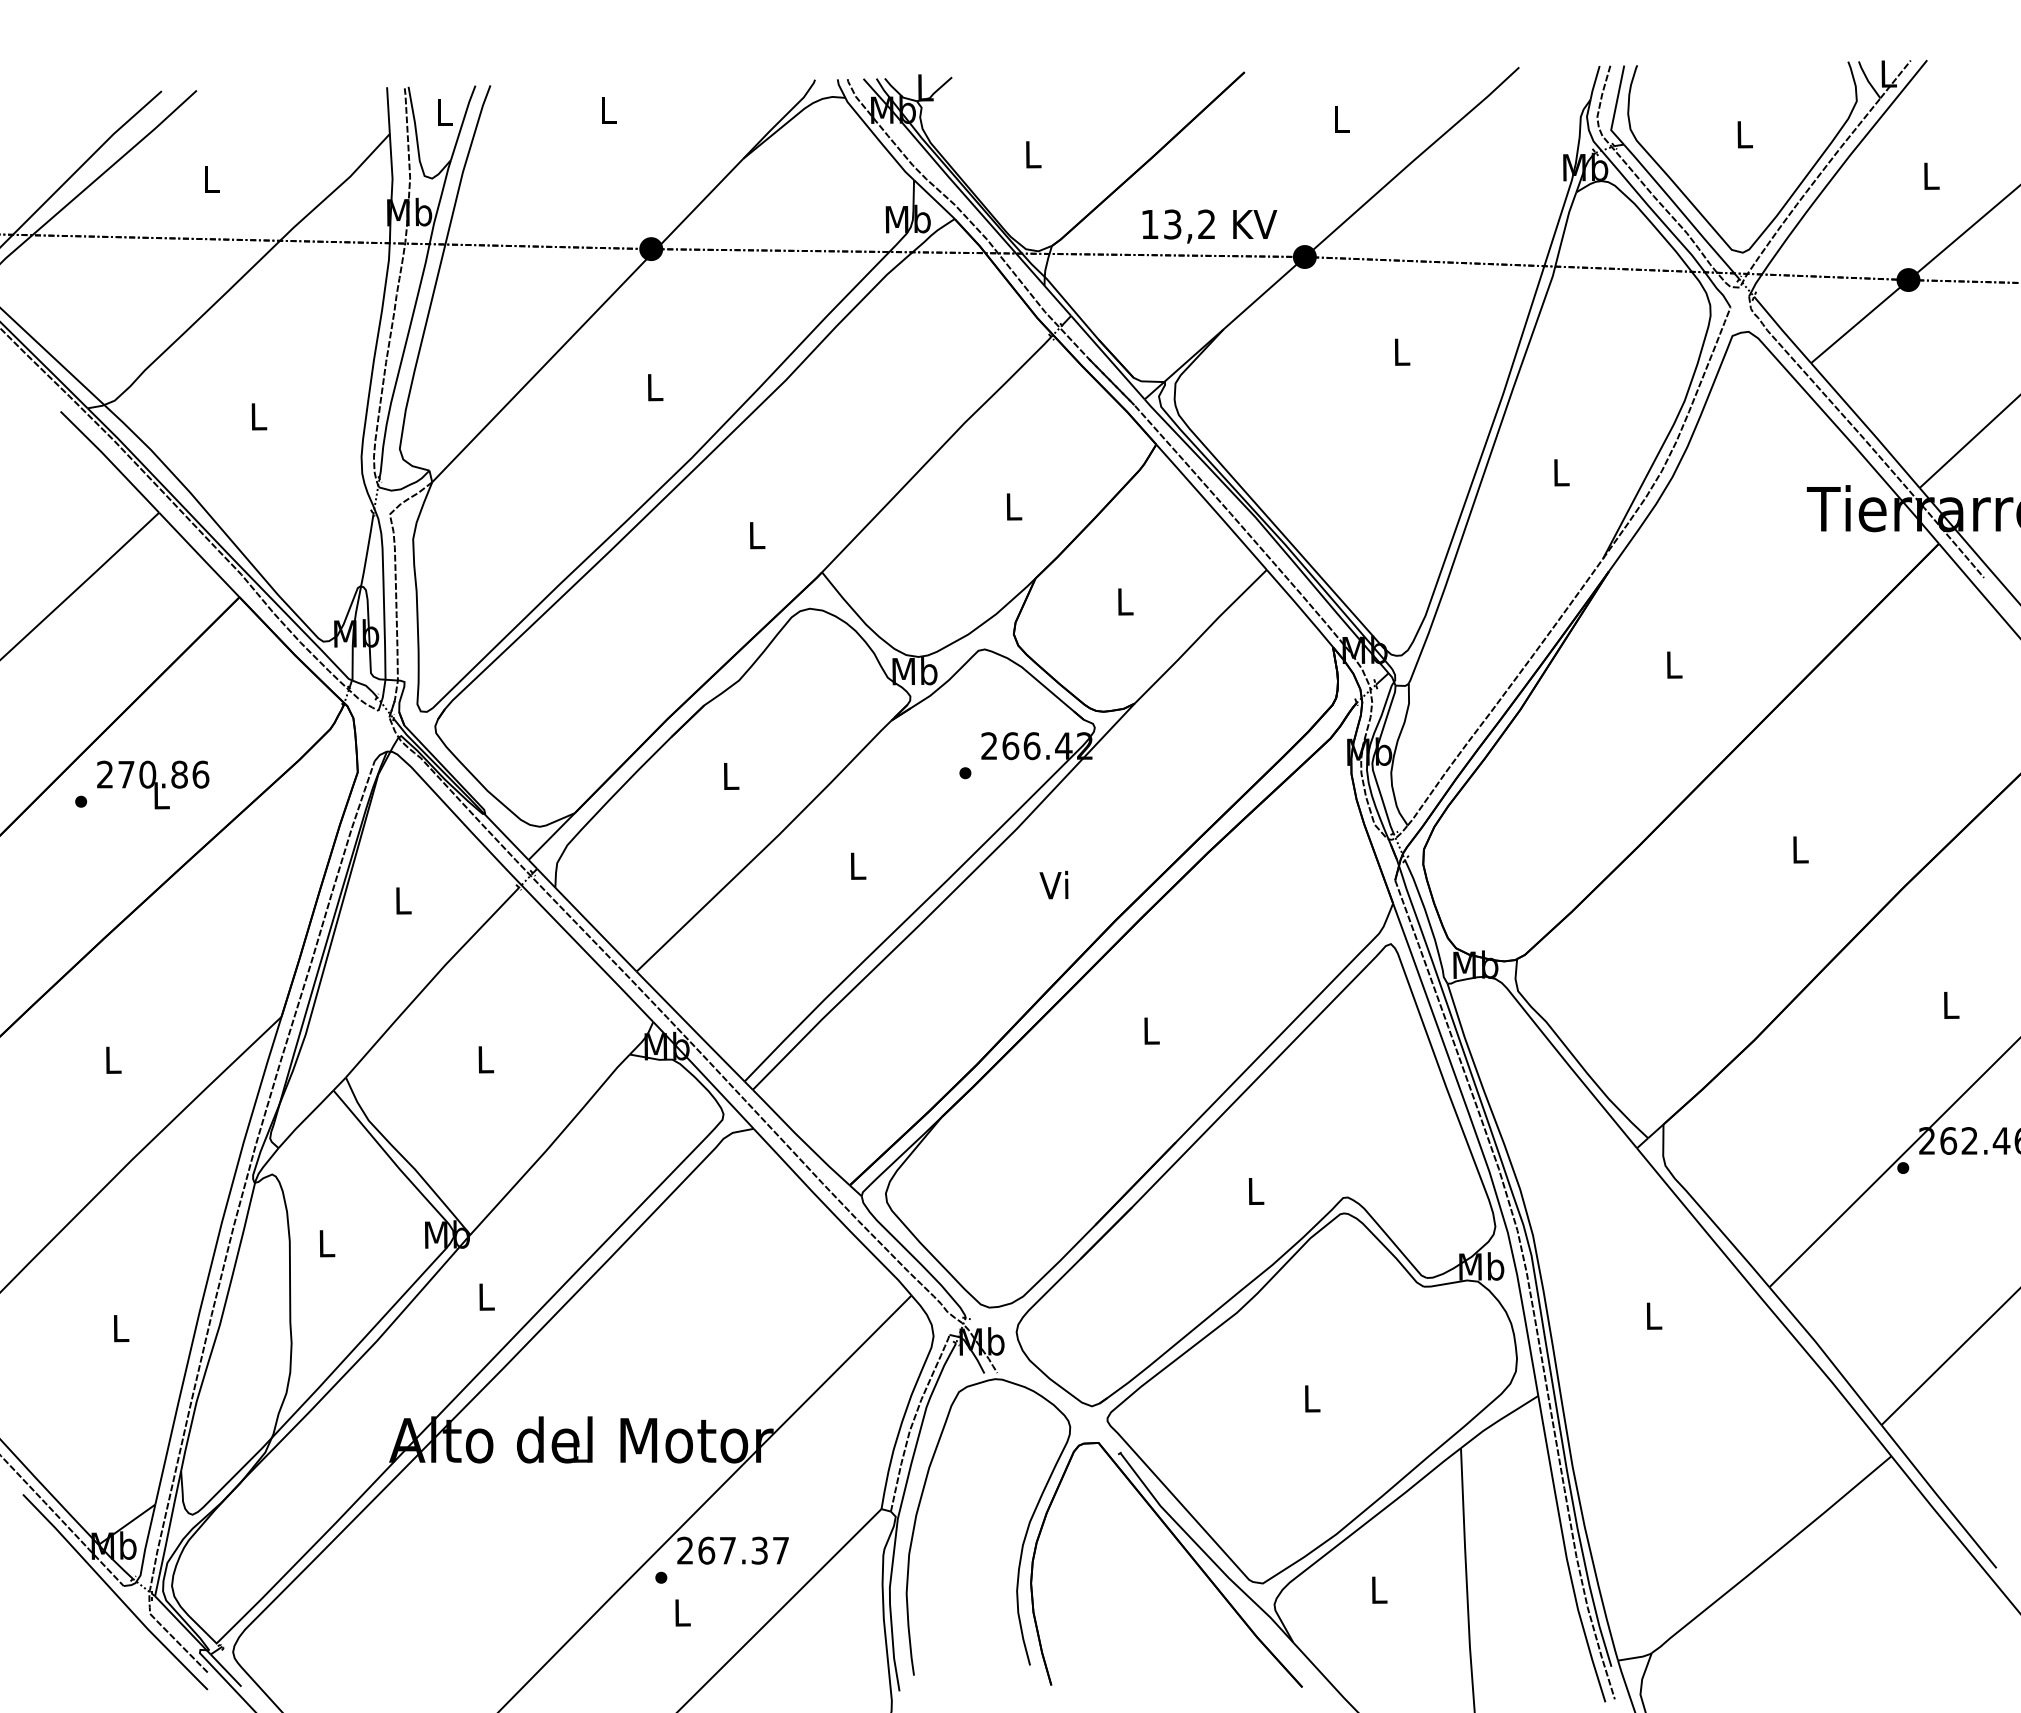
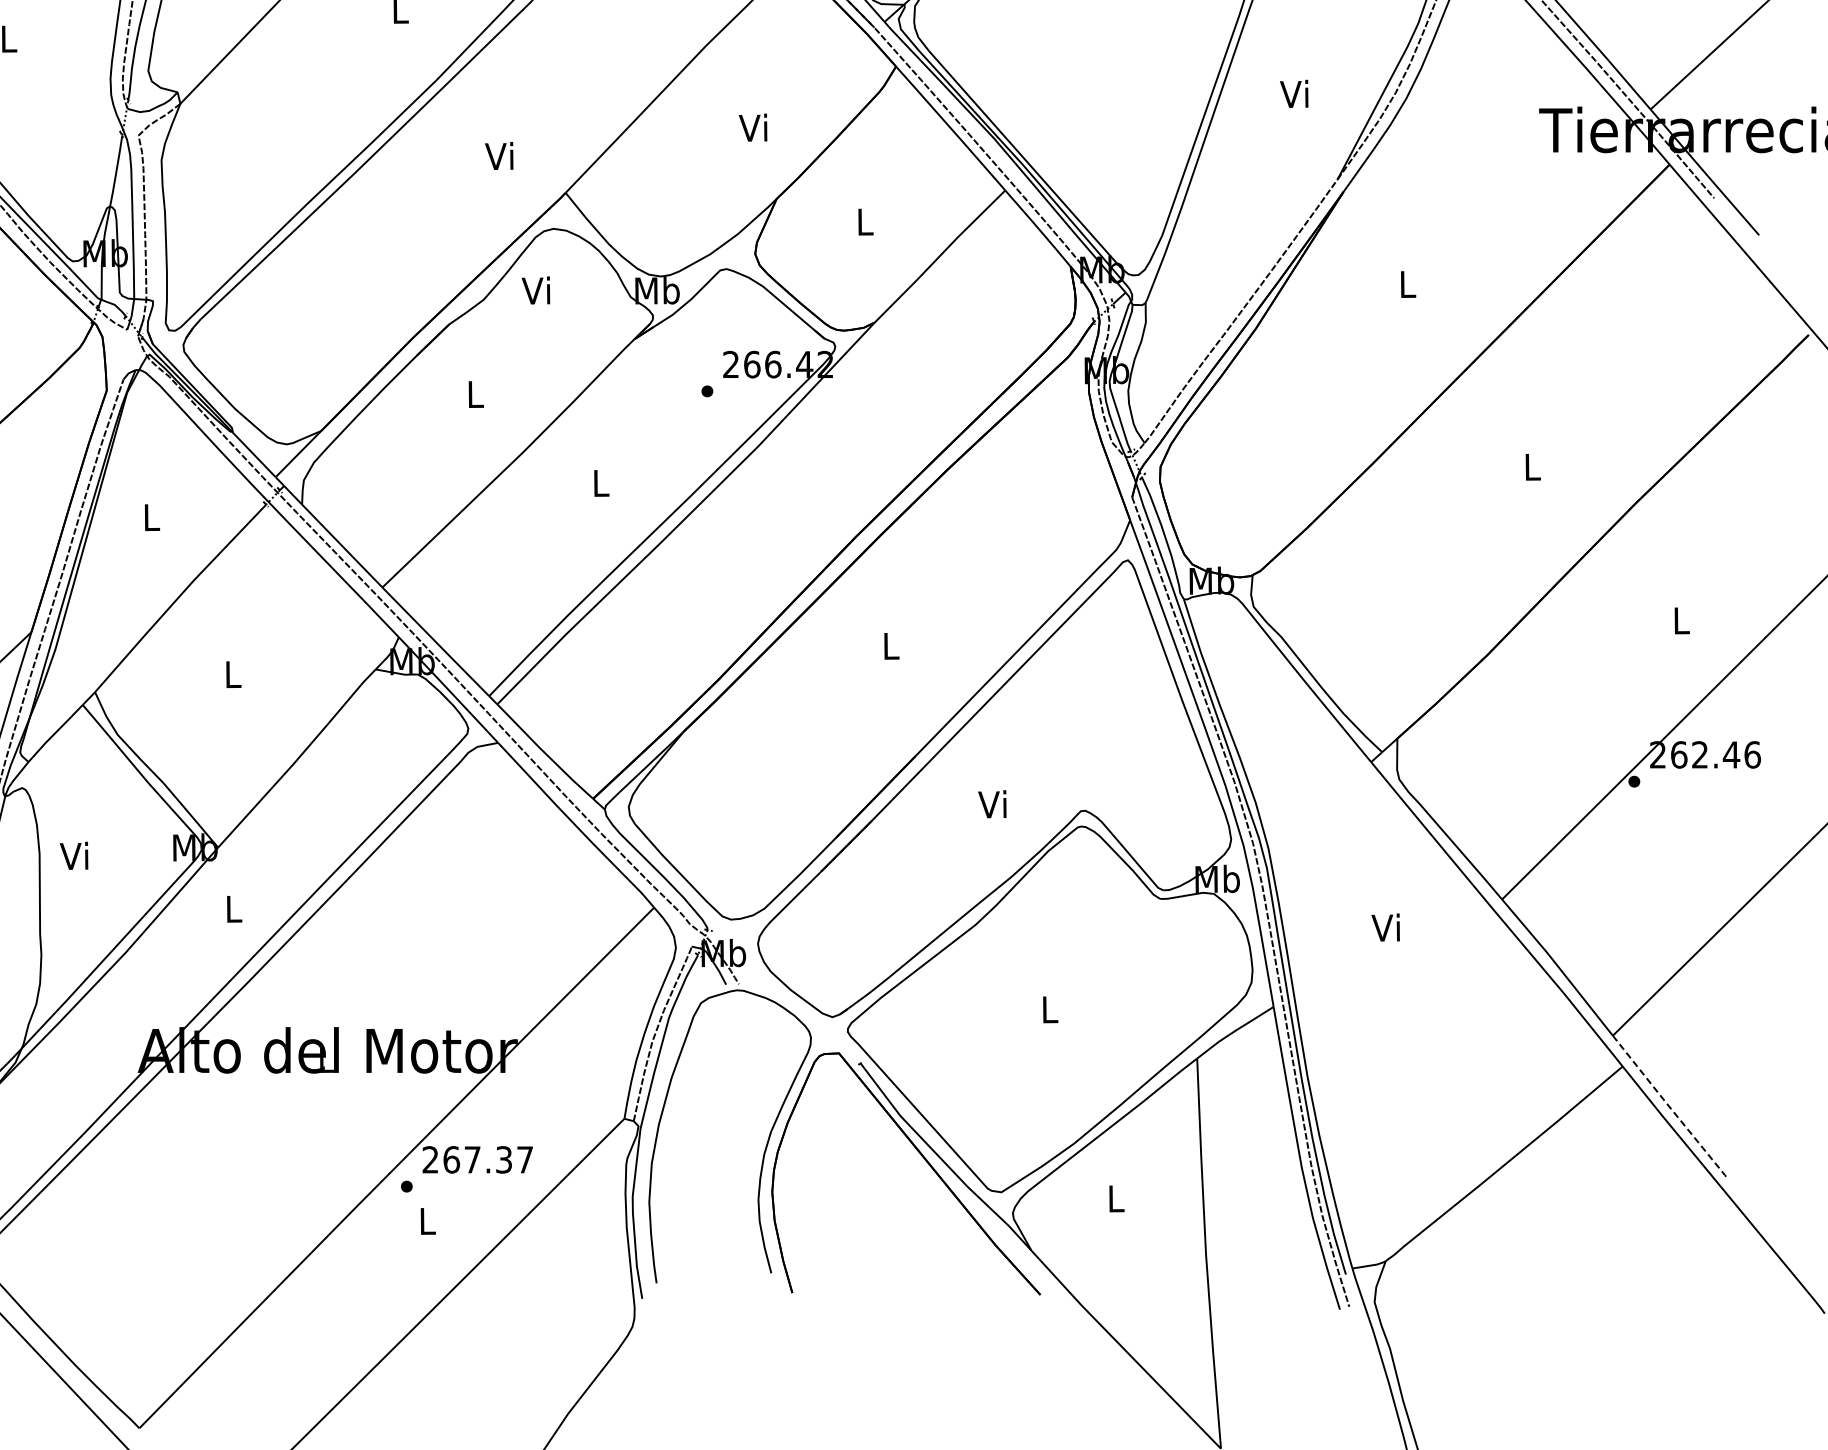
text: (1558, 472) -> (1293, 94), L -> Vi
text: (1011, 506) -> (752, 127), L -> Vi
text: (754, 534) -> (498, 155), L -> Vi
text: (1053, 884) -> (535, 289), moved
text: (1253, 1190) -> (992, 803), L -> Vi
text: (324, 1243) -> (73, 856), L -> Vi
text: (1651, 1315) -> (1385, 927), L -> Vi
line: (1938, 1497) -> (1669, 1107), solid -> dashed

